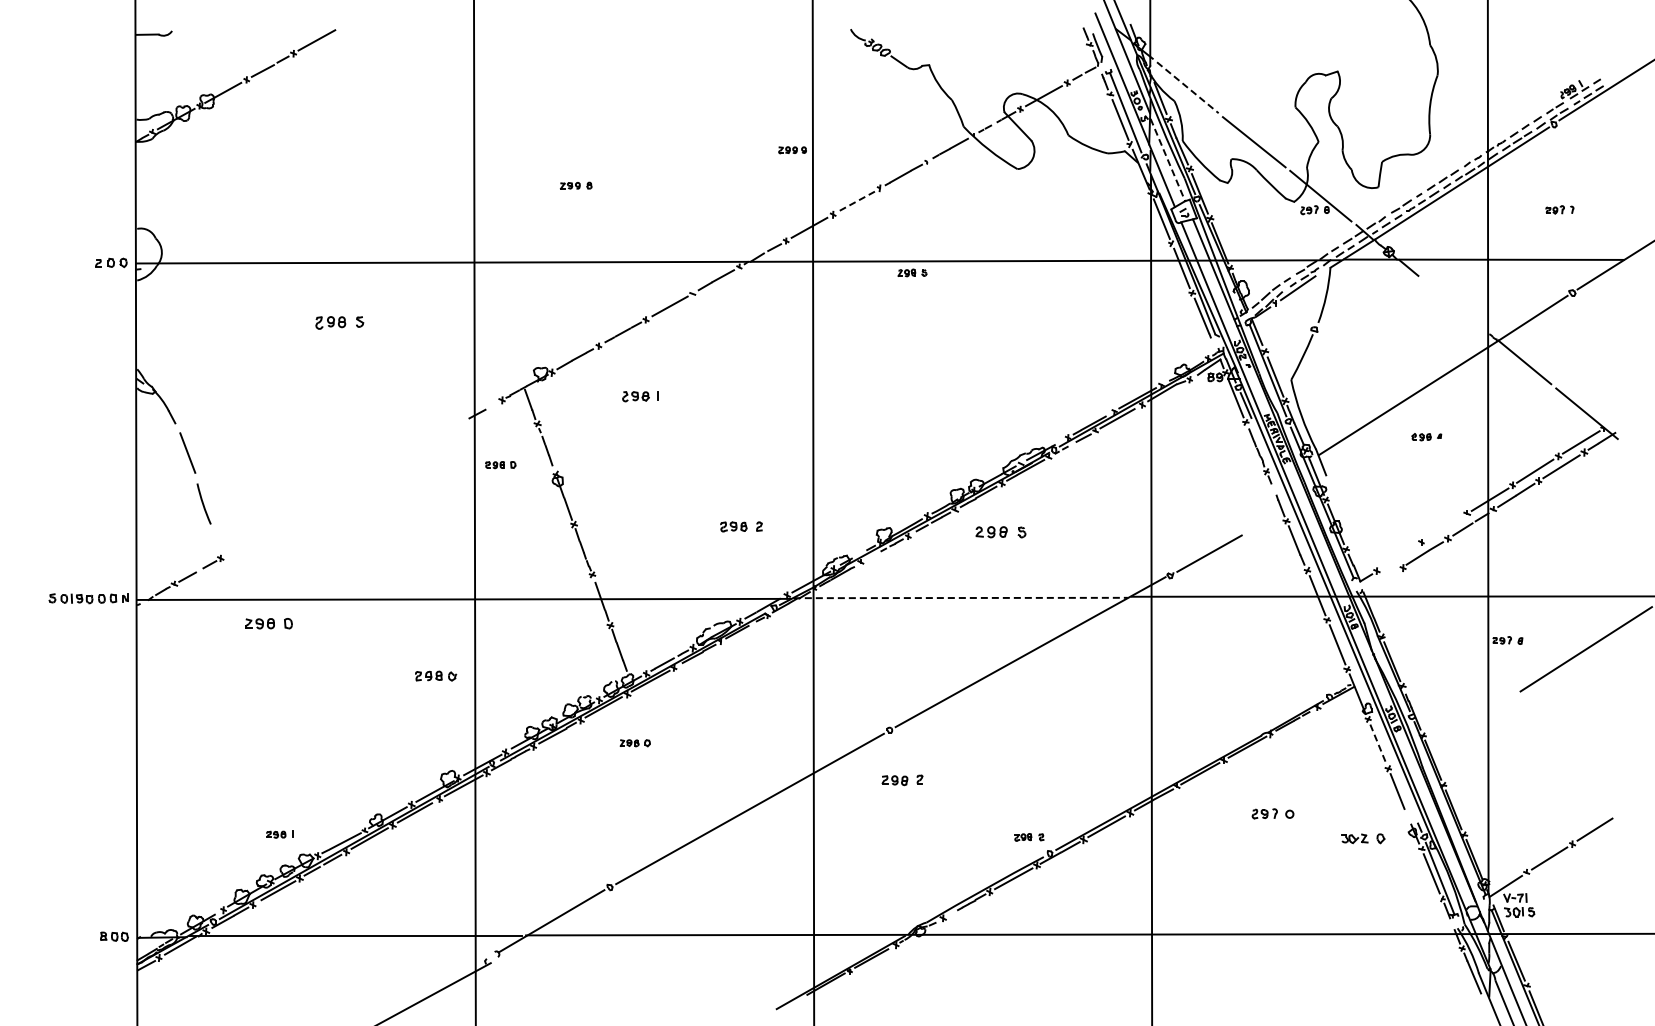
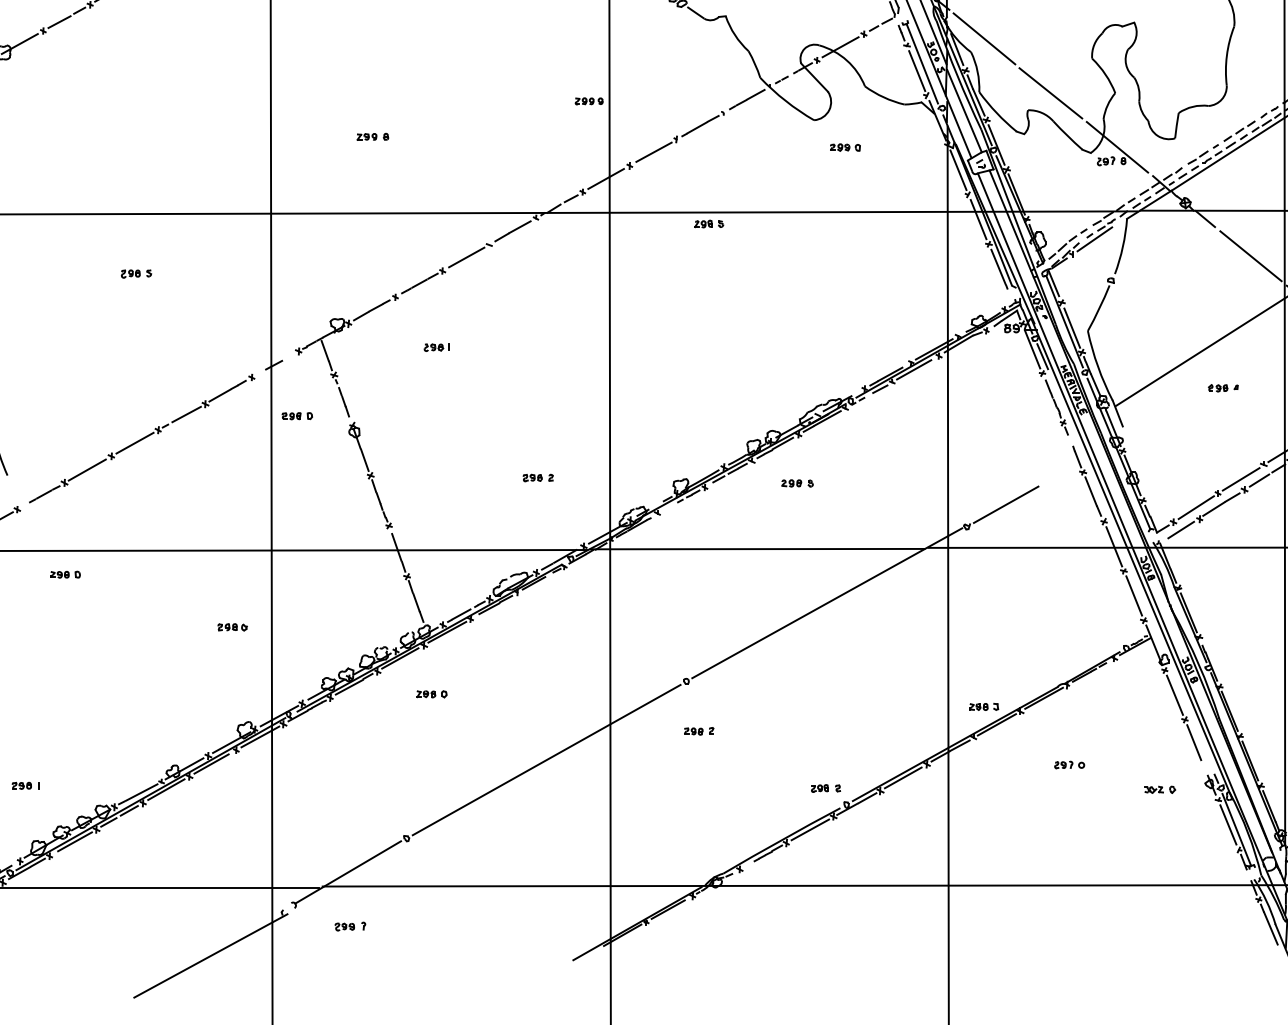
line: (1187, 87) -> (984, 38), dashed -> solid
line: (1167, 160) -> (964, 111), dashed -> solid
part: (1048, 196) -> (845, 147), added
line: (857, 200) -> (654, 151), dashed -> solid
line: (1453, 305) -> (1250, 256), added
part: (339, 322) -> (136, 273), size x0.62
part: (640, 396) -> (437, 347), size x0.71
part: (345, 487) -> (142, 438), added
part: (741, 526) -> (538, 477), size x0.71
line: (1444, 528) -> (1241, 479), added
part: (1000, 532) -> (797, 483), size x0.62
line: (1399, 556) -> (1196, 507), added
line: (1384, 578) -> (1181, 529), added
line: (961, 598) -> (758, 549), dashed -> solid
part: (268, 623) -> (65, 574), size x0.62
part: (436, 676) -> (233, 627), size x0.71
line: (1378, 744) -> (1175, 695), dashed -> solid
part: (1187, 755) -> (984, 706), added
part: (902, 779) -> (699, 730), size x0.71
part: (1272, 813) -> (1069, 764), size x0.71
part: (279, 834) -> (25, 785), moved
part: (1363, 838) -> (1160, 789), size x0.71
part: (553, 975) -> (350, 926), added

